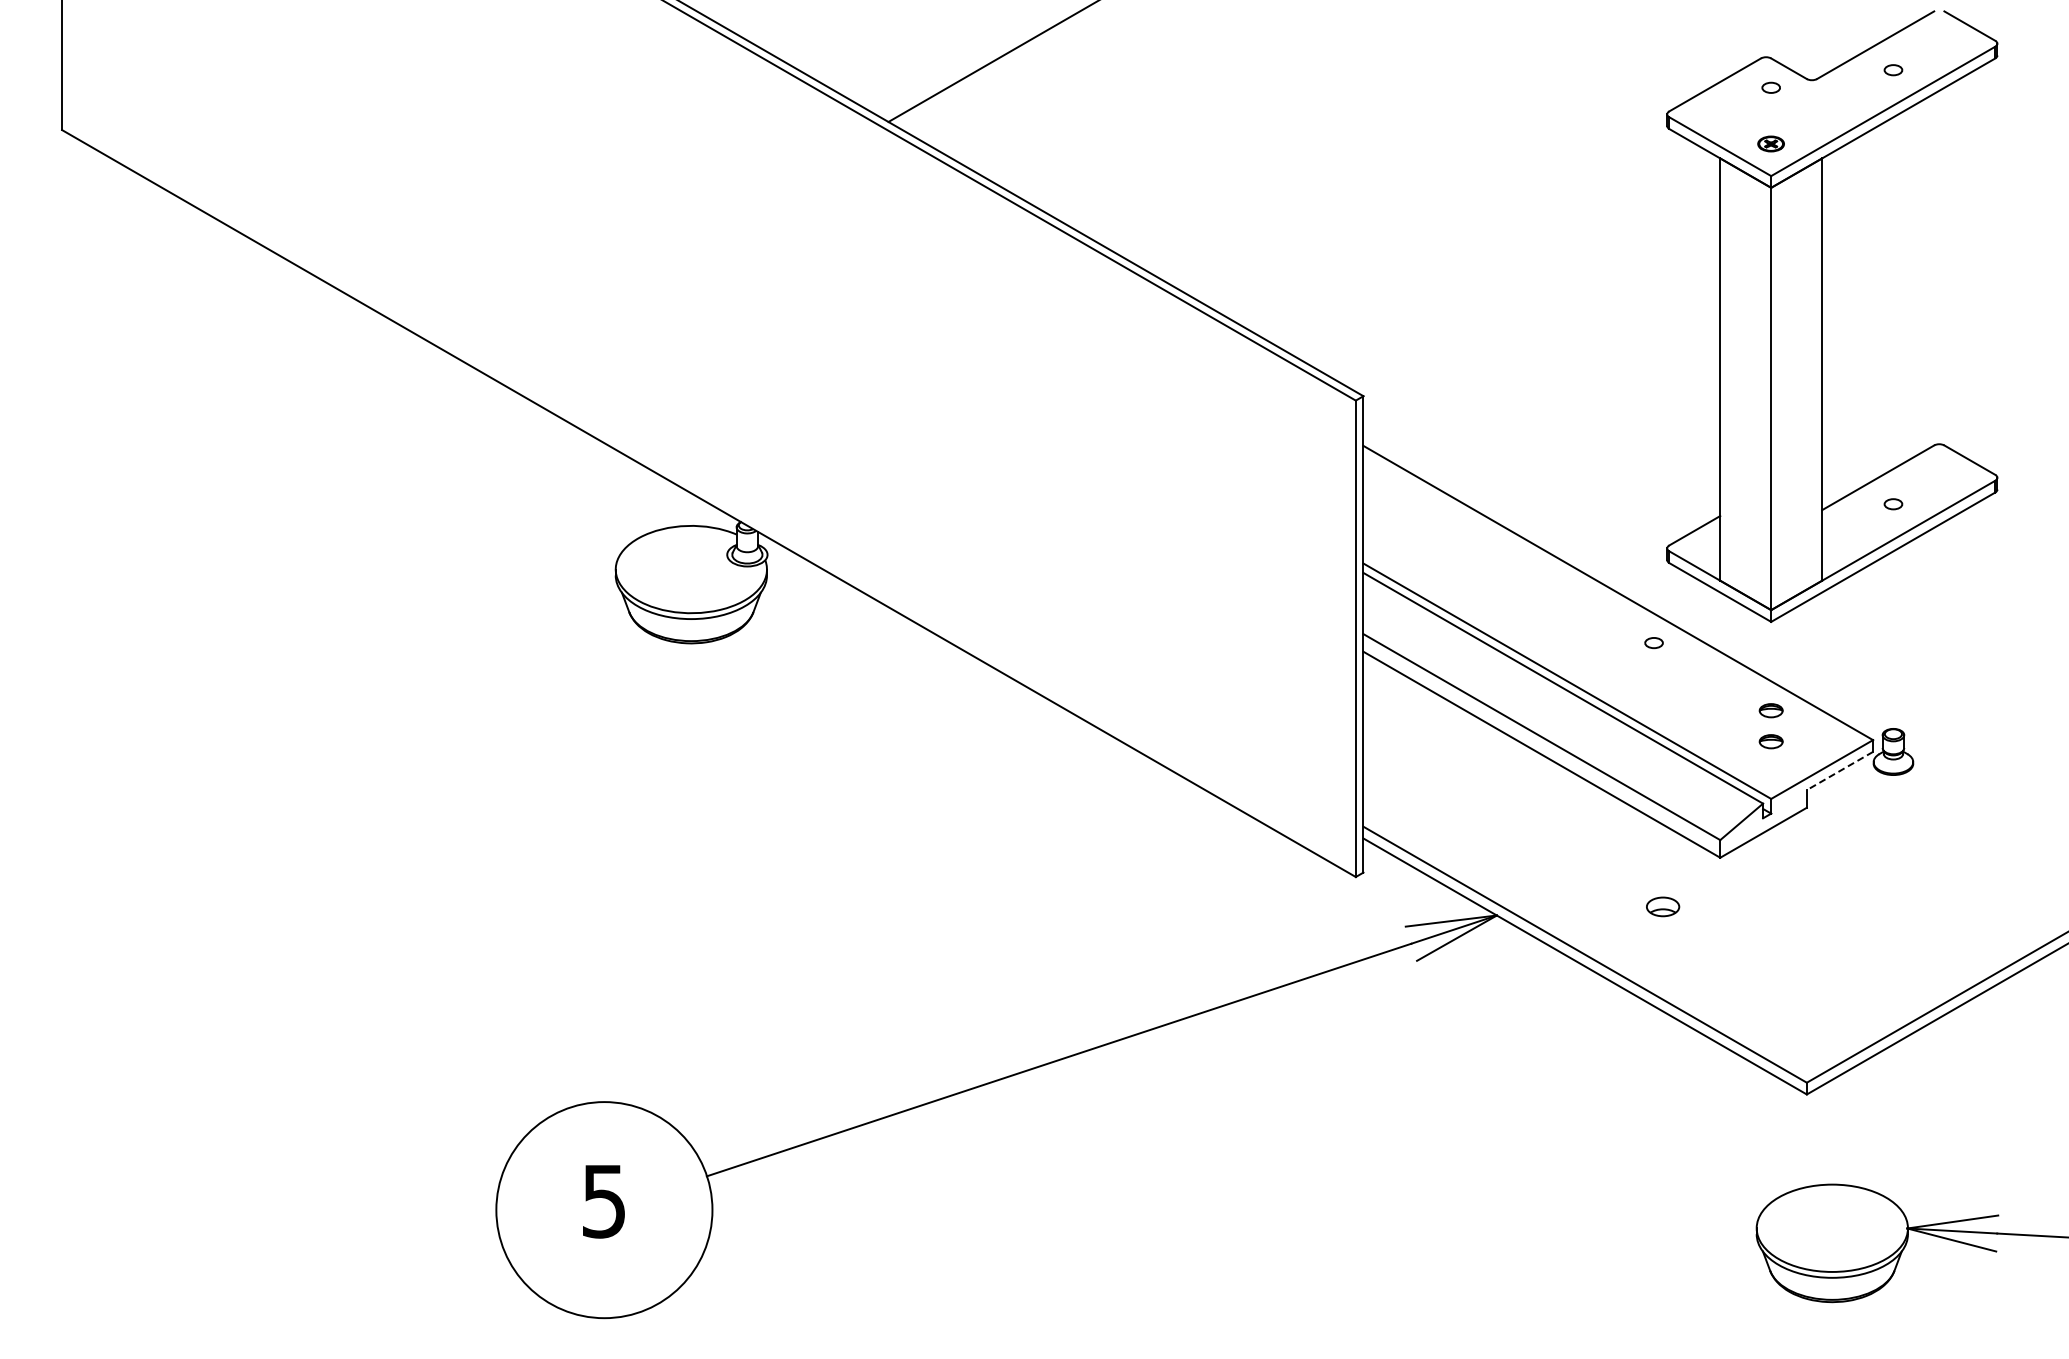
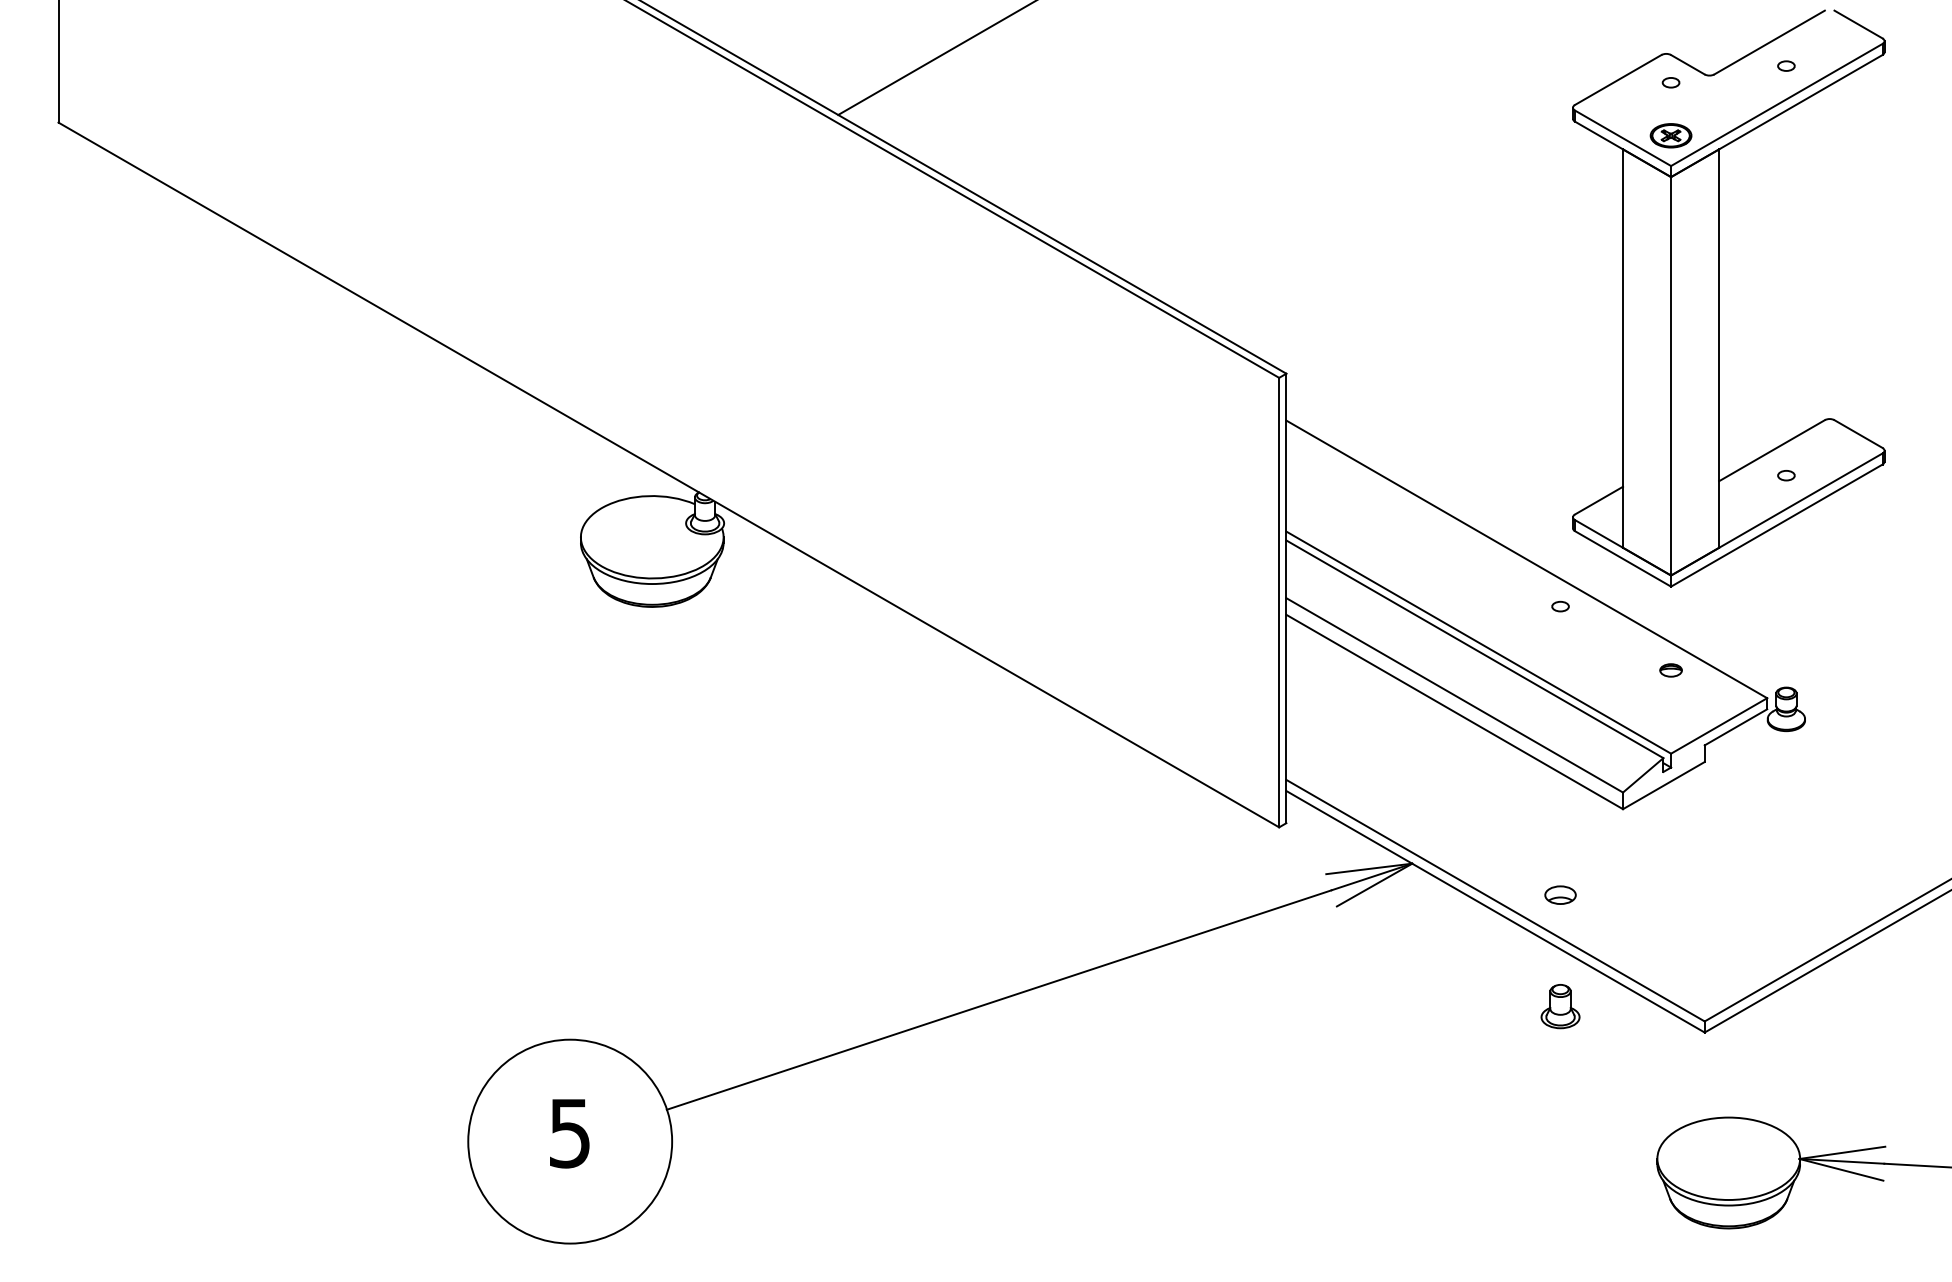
part: (1770, 143) -> (1670, 135), size x1.67
part: (1770, 741) -> (1670, 699), removed
line: (1839, 771) -> (1735, 727), dashed -> solid
part: (1663, 906) -> (1560, 894), moved
part: (1654, 1066) -> (1560, 1006), added

